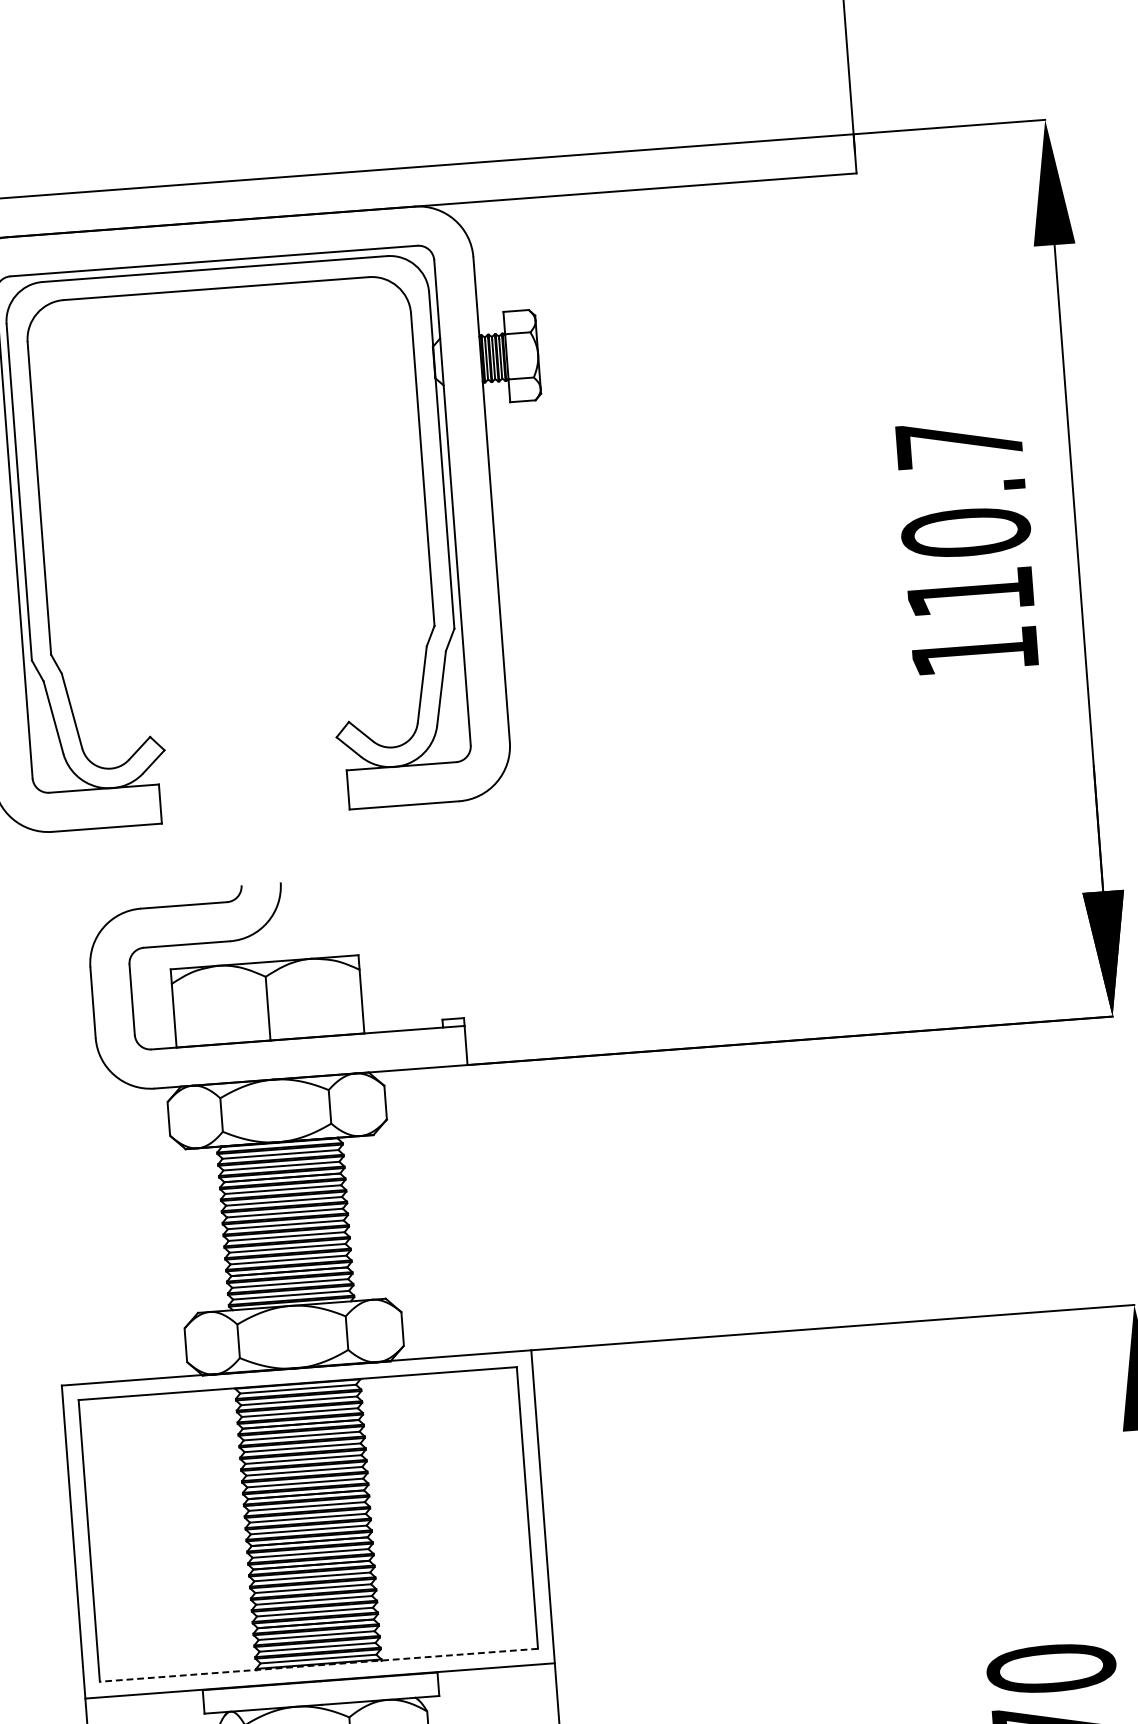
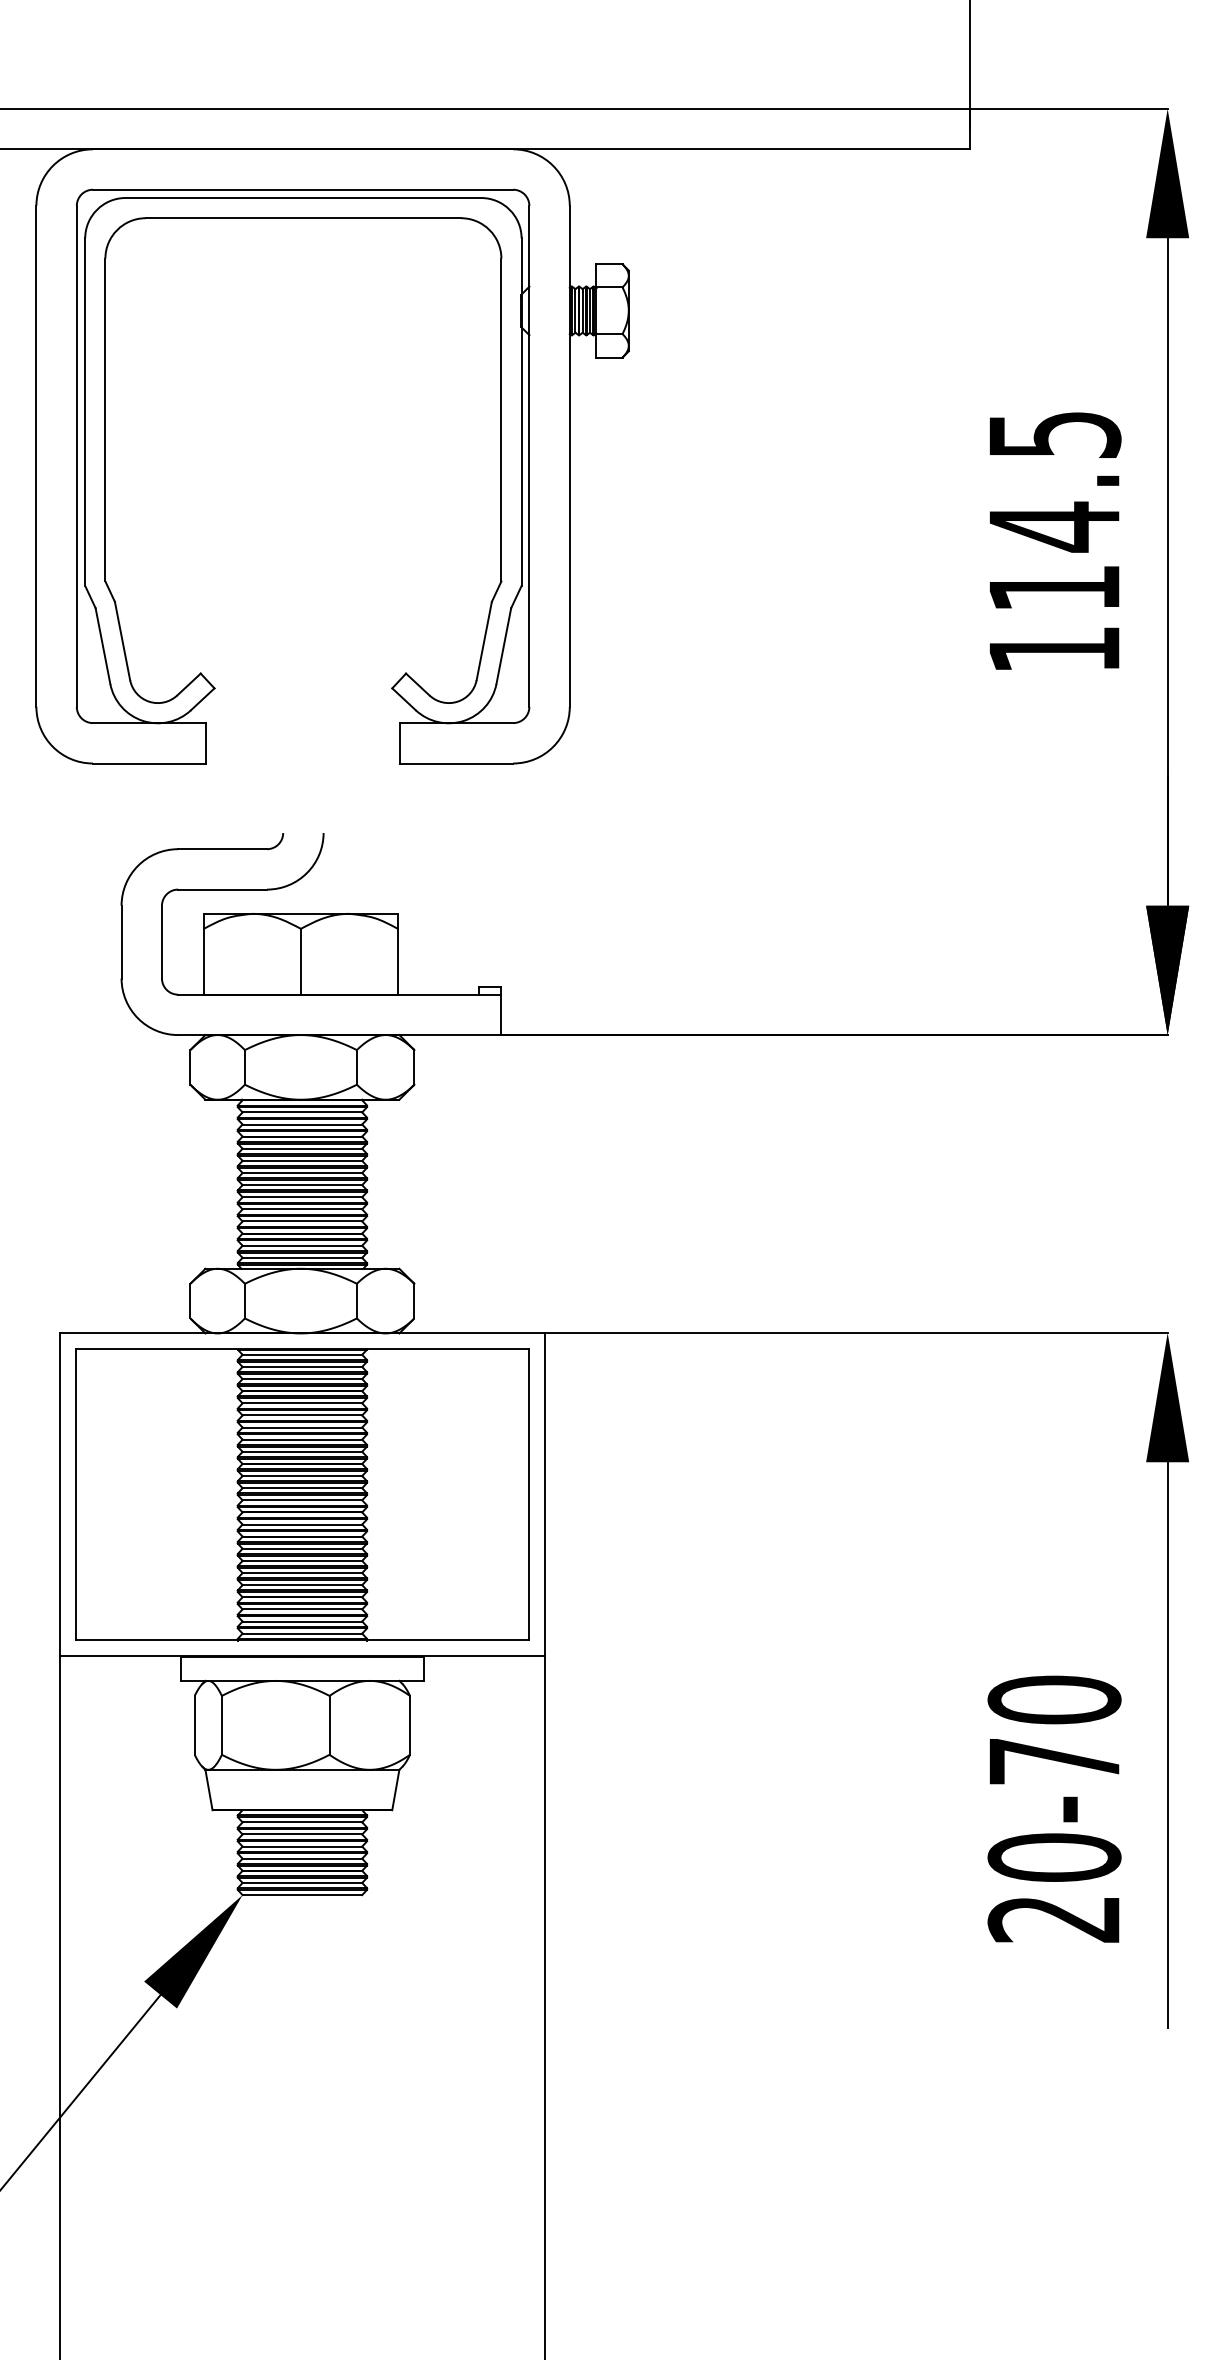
text: (962, 489) -> (1054, 482), 110.7 -> 114.5
line: (318, 1665) -> (301, 1640), dashed -> solid

